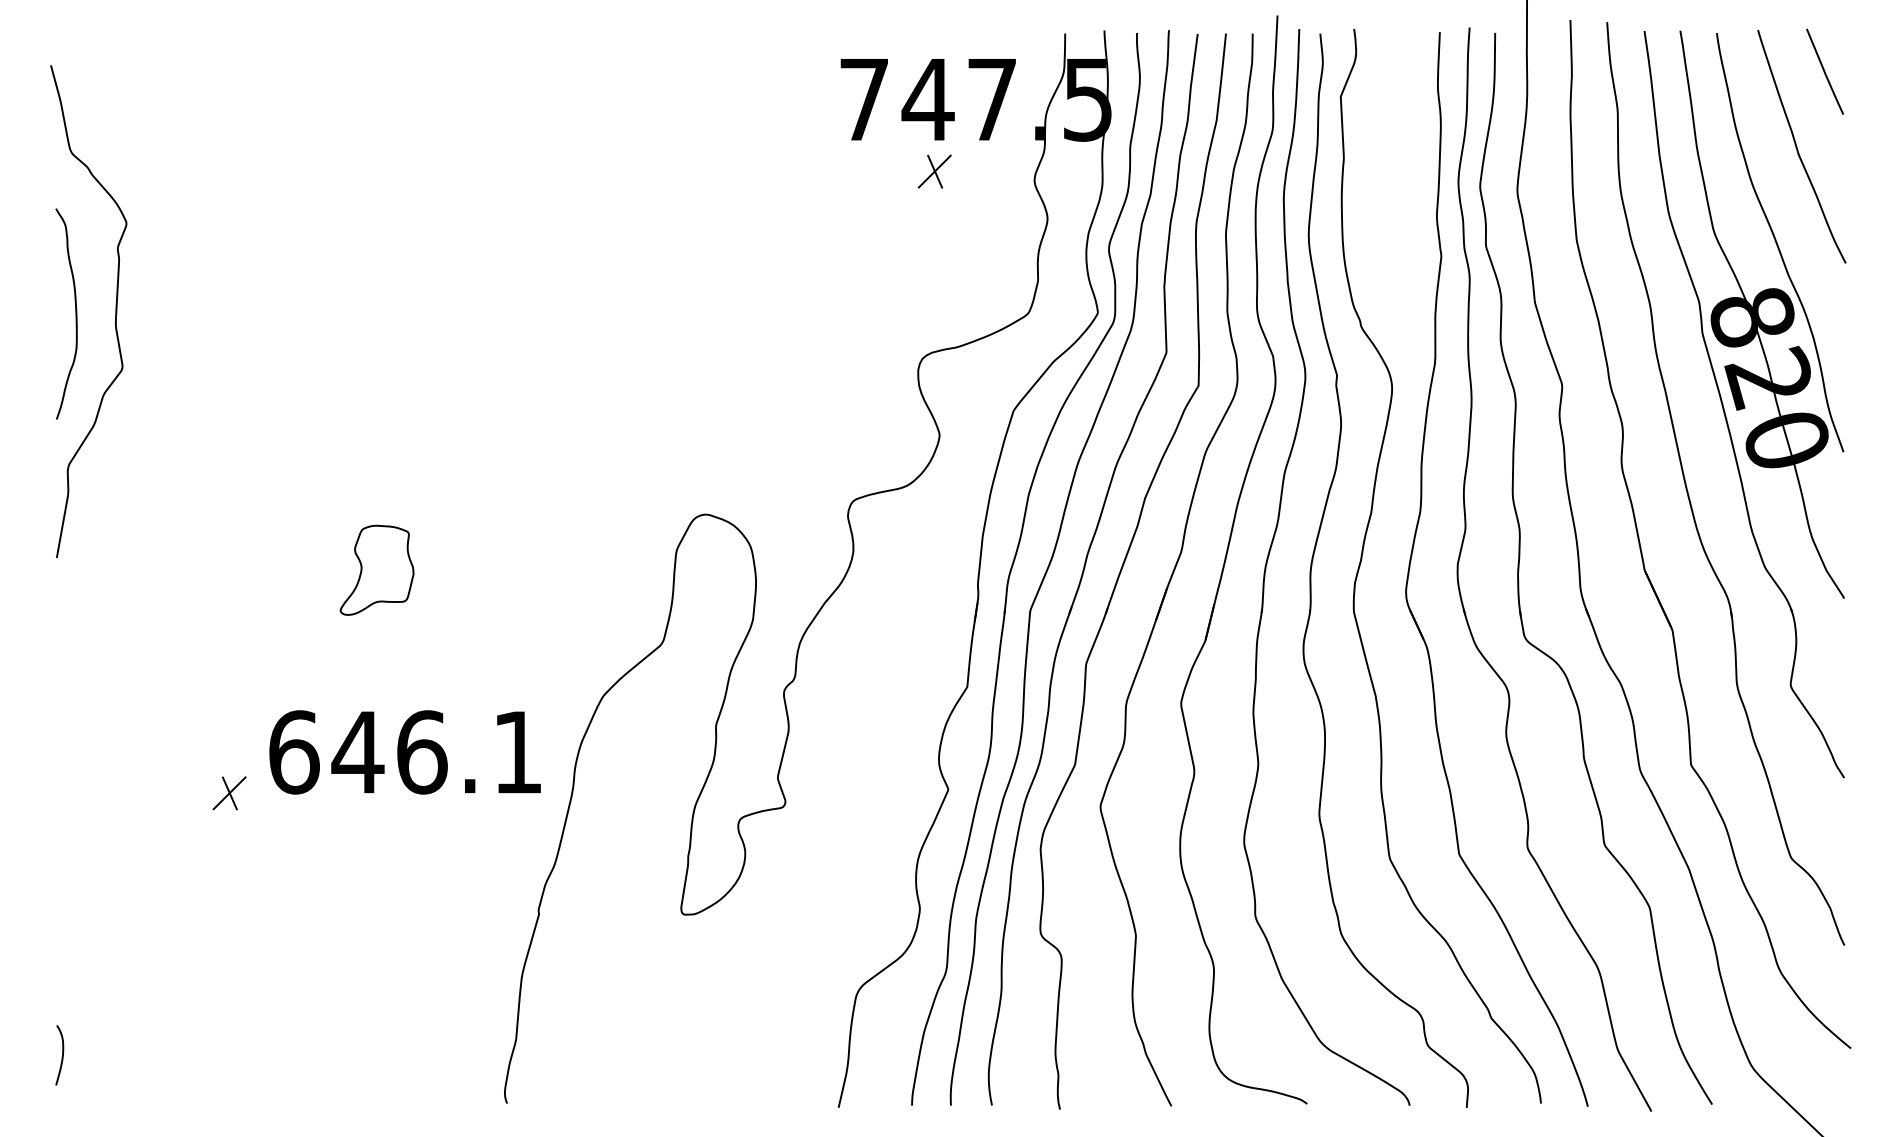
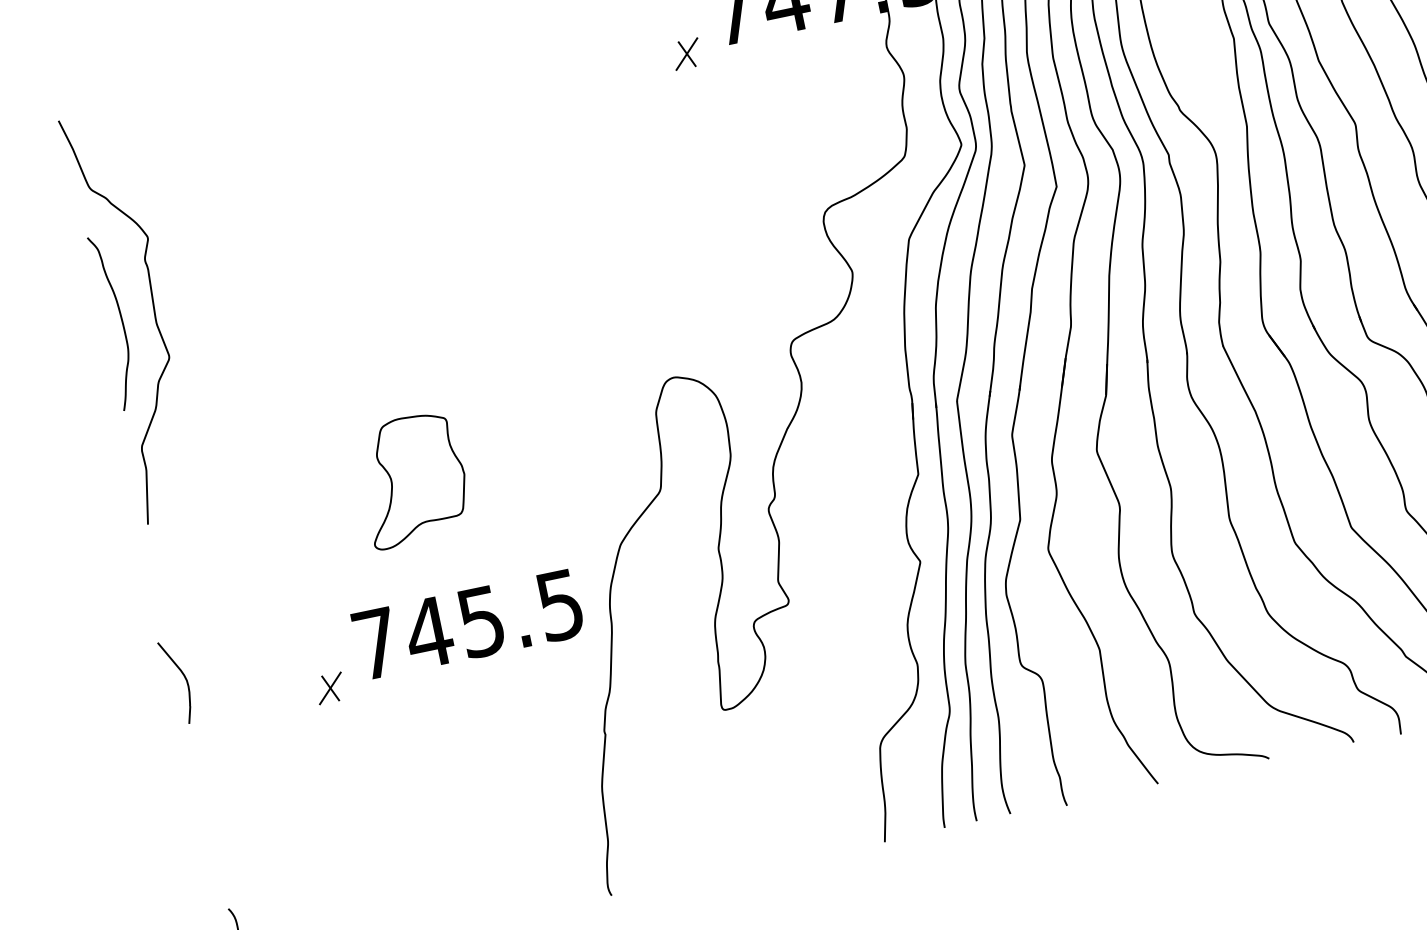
part: (934, 171) -> (686, 54), moved
part: (376, 570) -> (412, 480), size x1.67
curve: (62, 747) -> (185, 679), added
text: (405, 752) -> (467, 624), 646.1 -> 745.5

